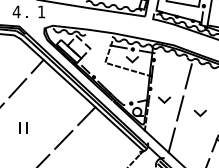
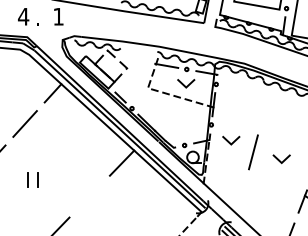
line: (188, 76) -> (264, 107), removed
line: (63, 139) -> (89, 196), removed
line: (171, 140) -> (241, 197), removed

